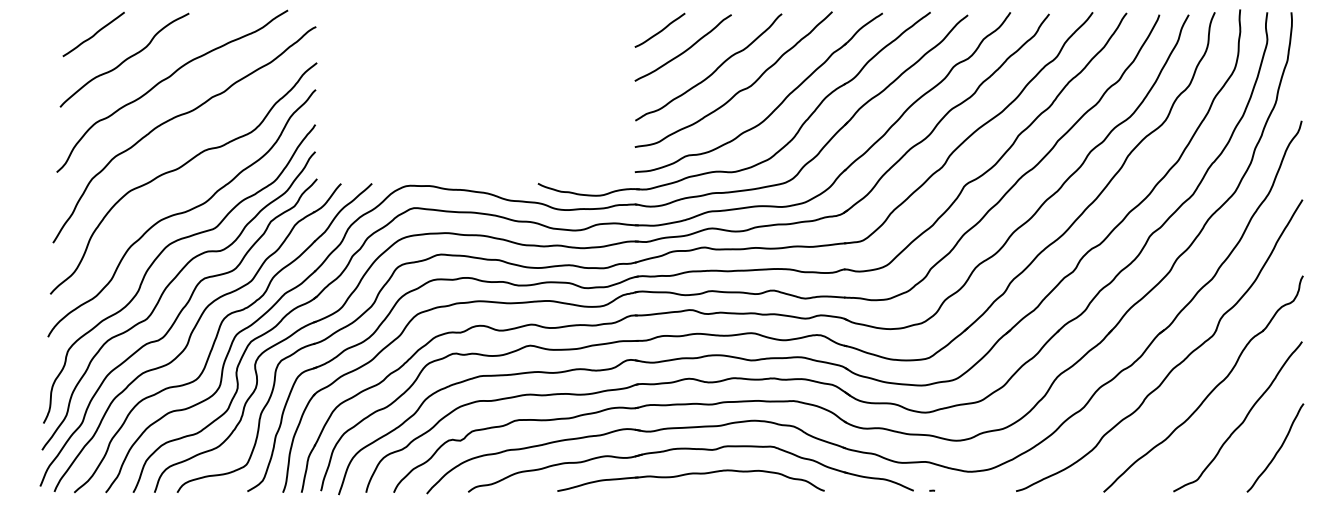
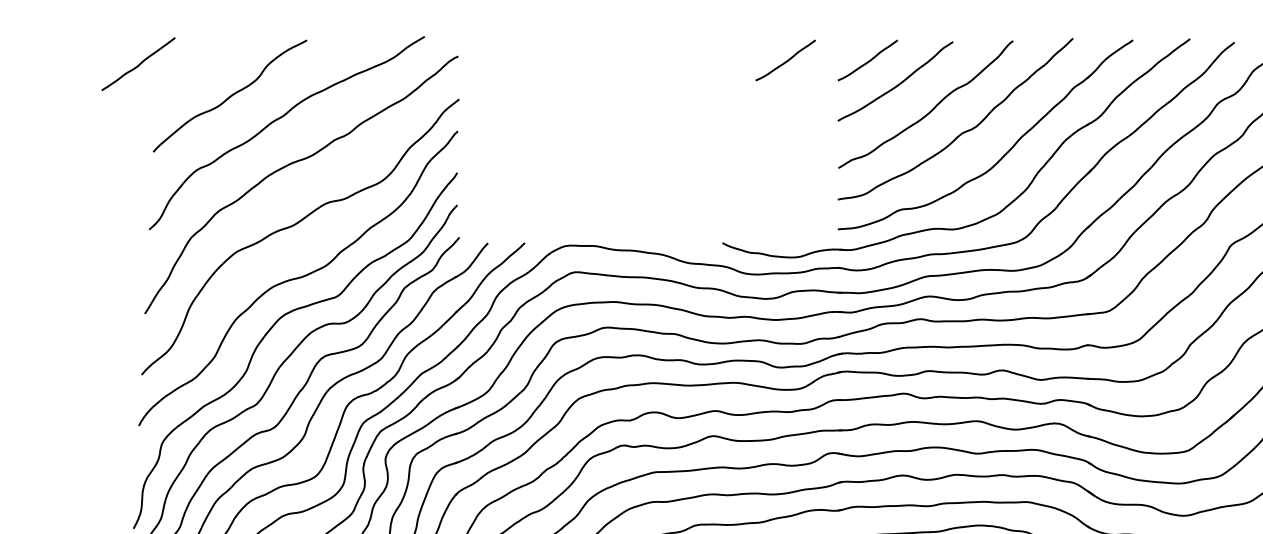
curve: (591, 30) -> (786, 60), added
curve: (93, 34) -> (138, 64), moved

